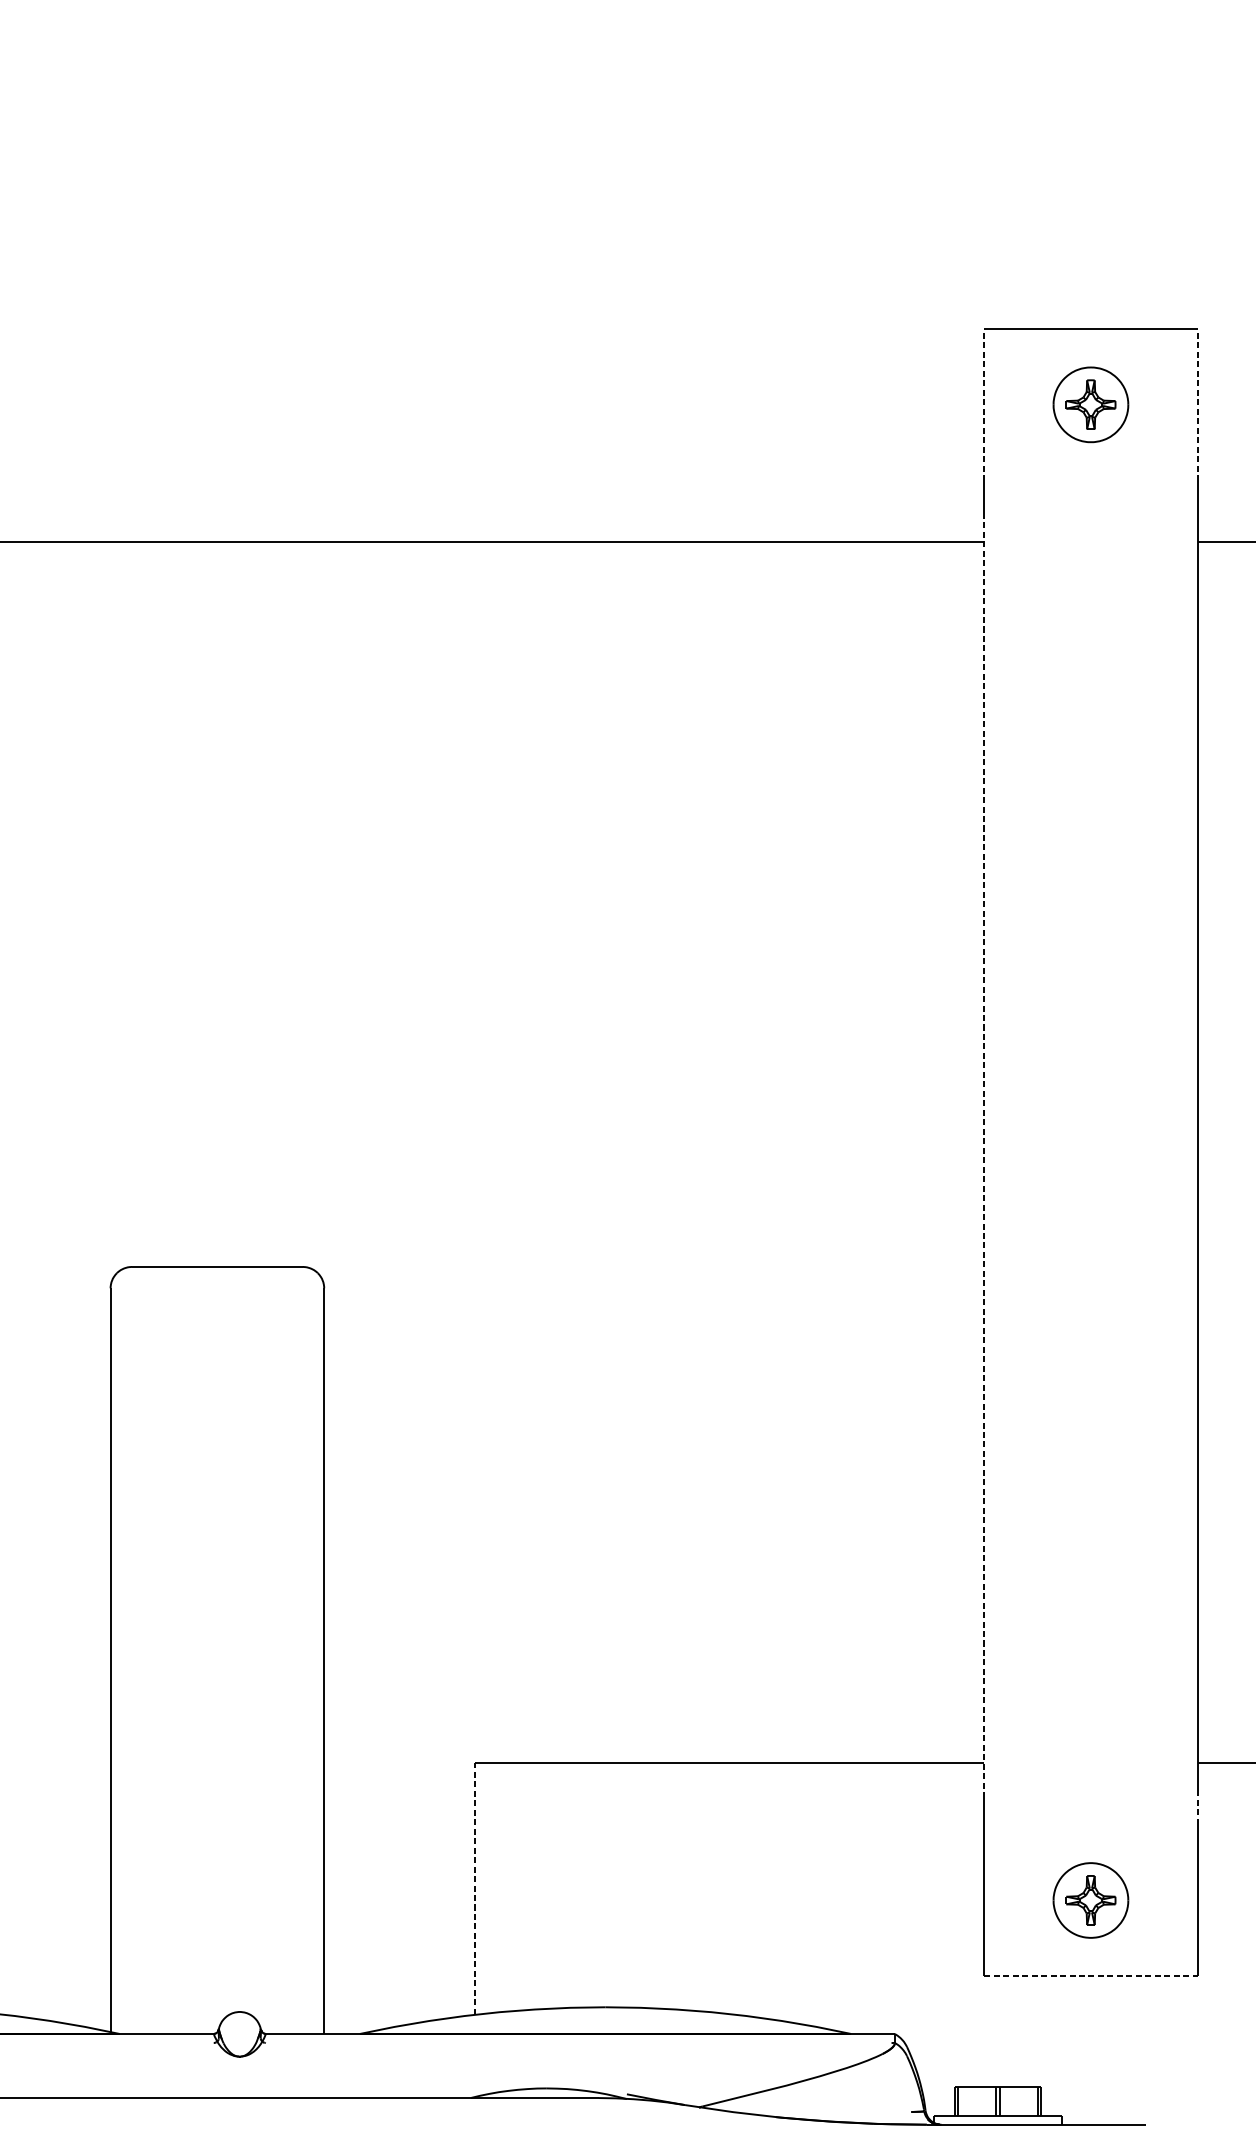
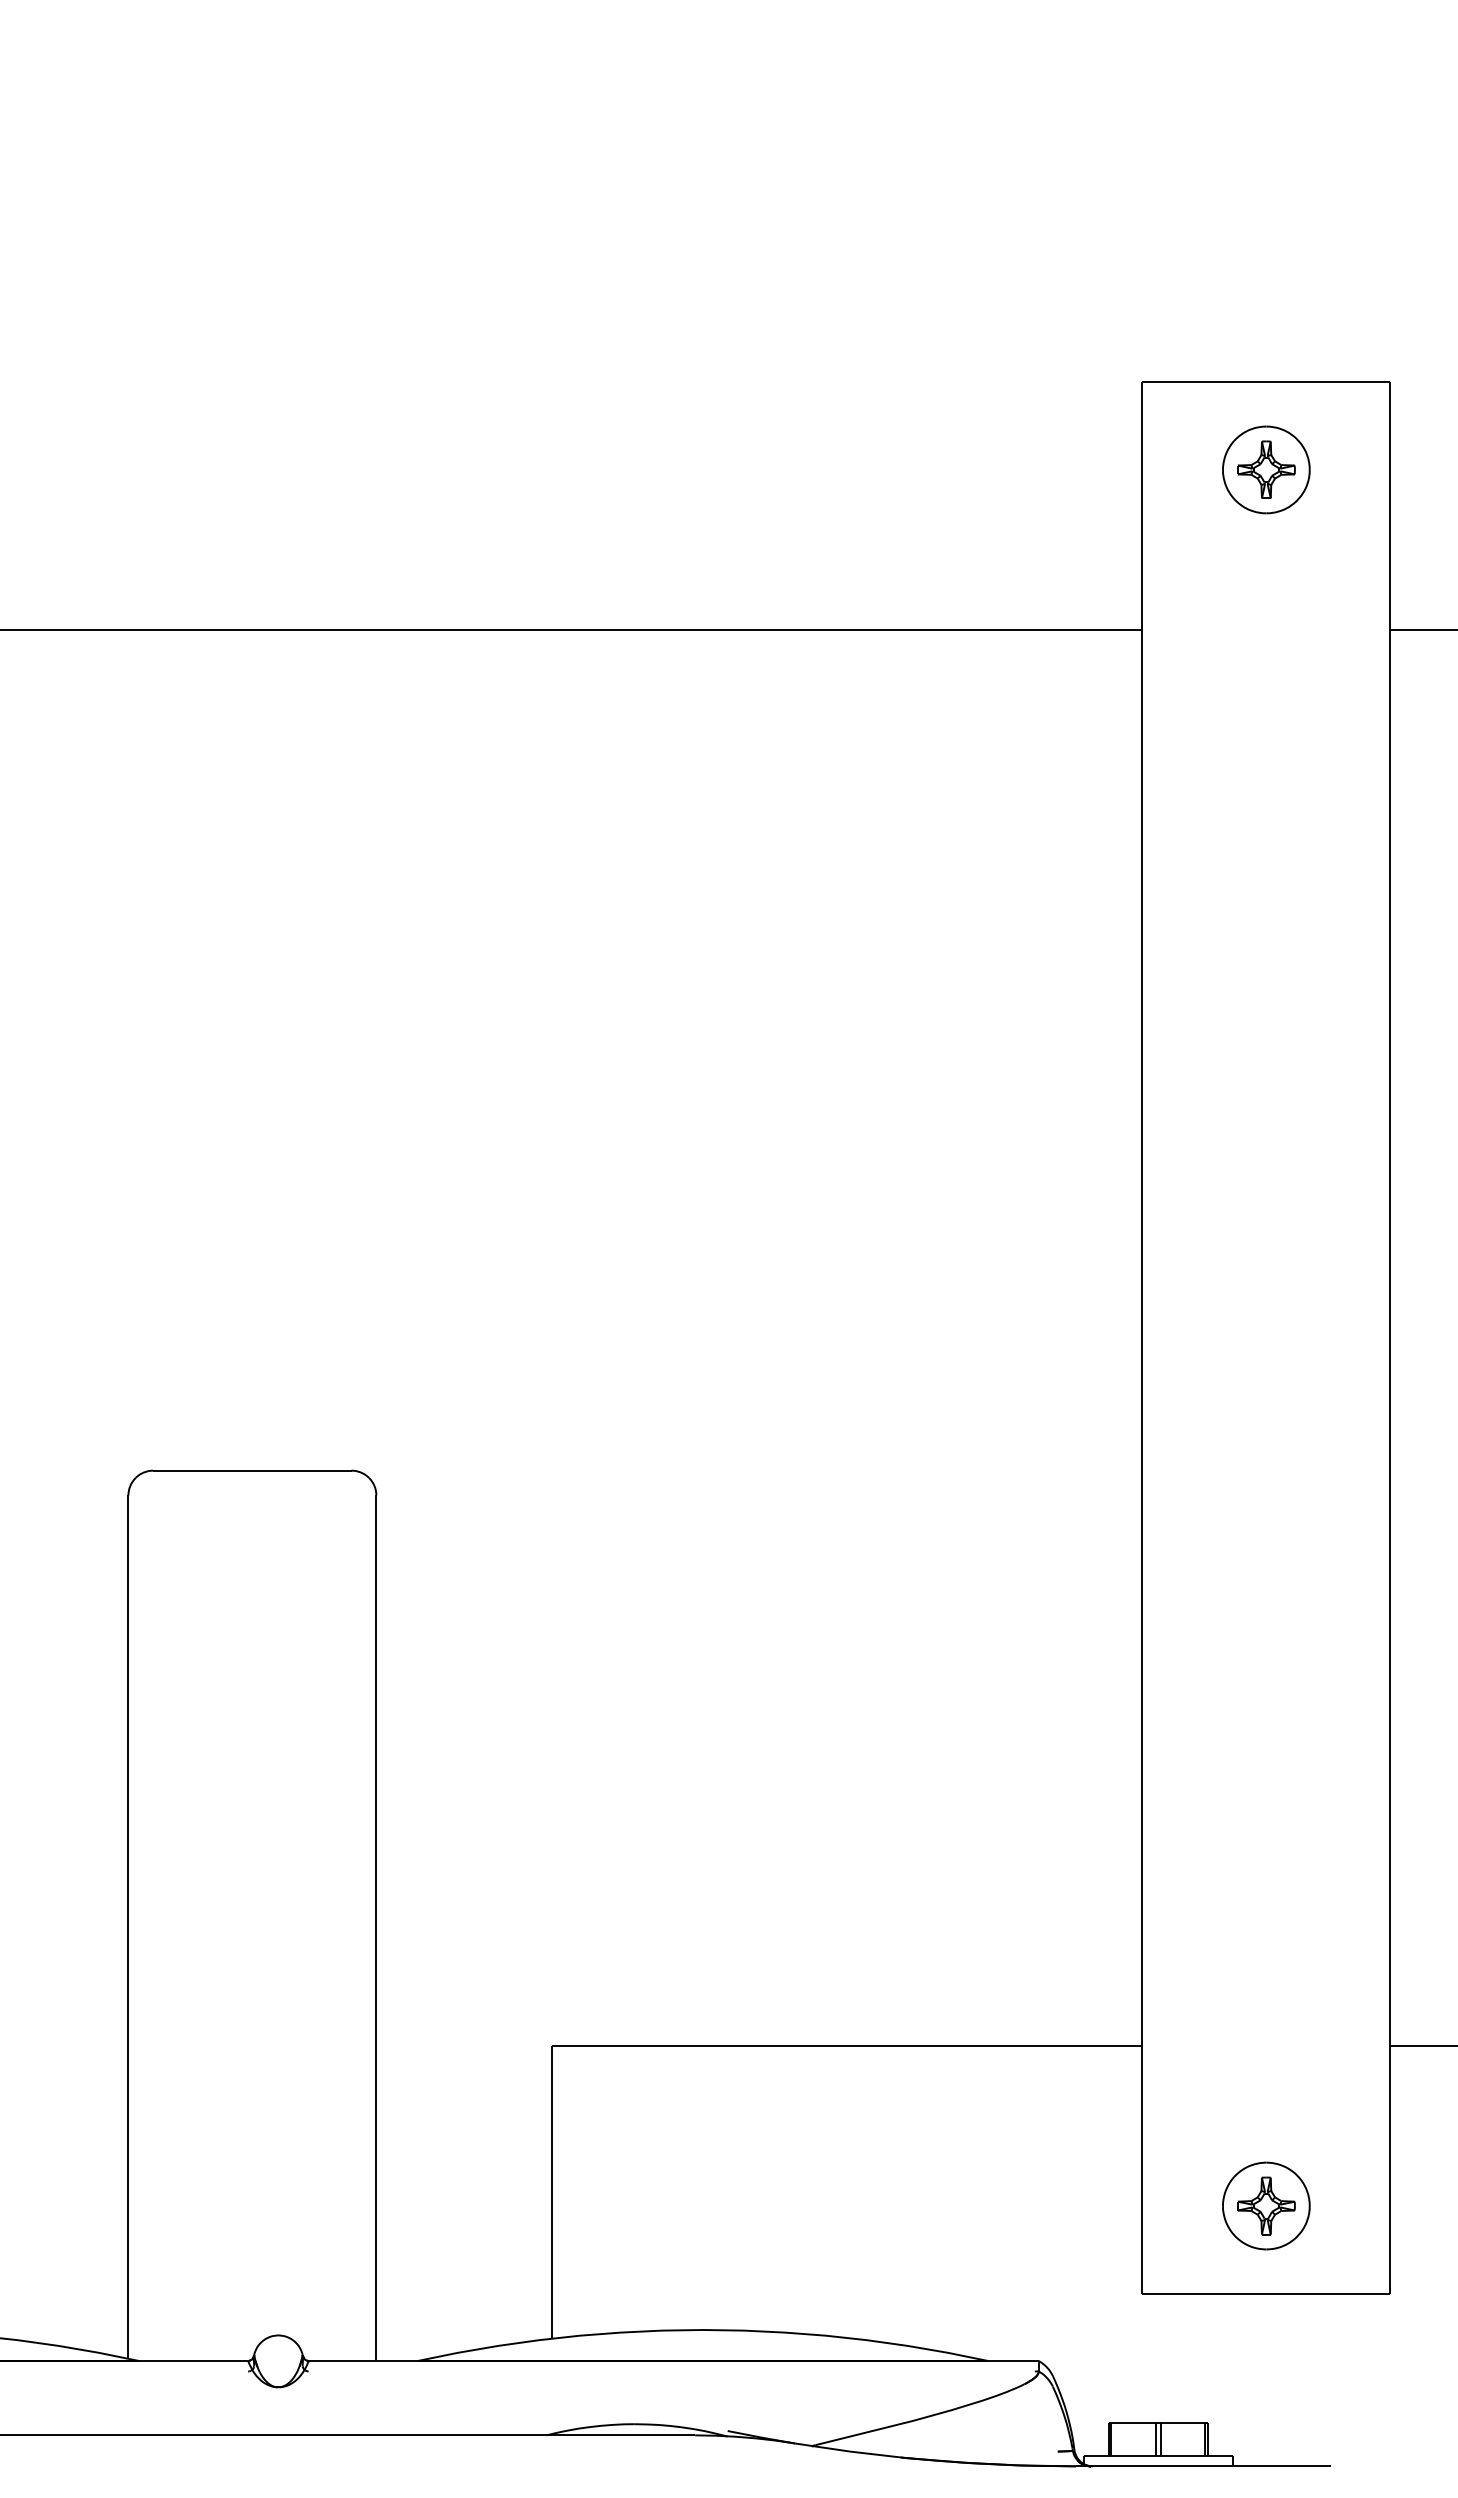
line: (984, 404) -> (1142, 469), dashed -> solid
line: (1197, 404) -> (1390, 469), dashed -> solid
line: (984, 1153) -> (1142, 1338), dashed -> solid
line: (1197, 1808) -> (1390, 2099), dashed -> solid
line: (475, 1888) -> (551, 2192), dashed -> solid
line: (1091, 1976) -> (1266, 2294), dashed -> solid

